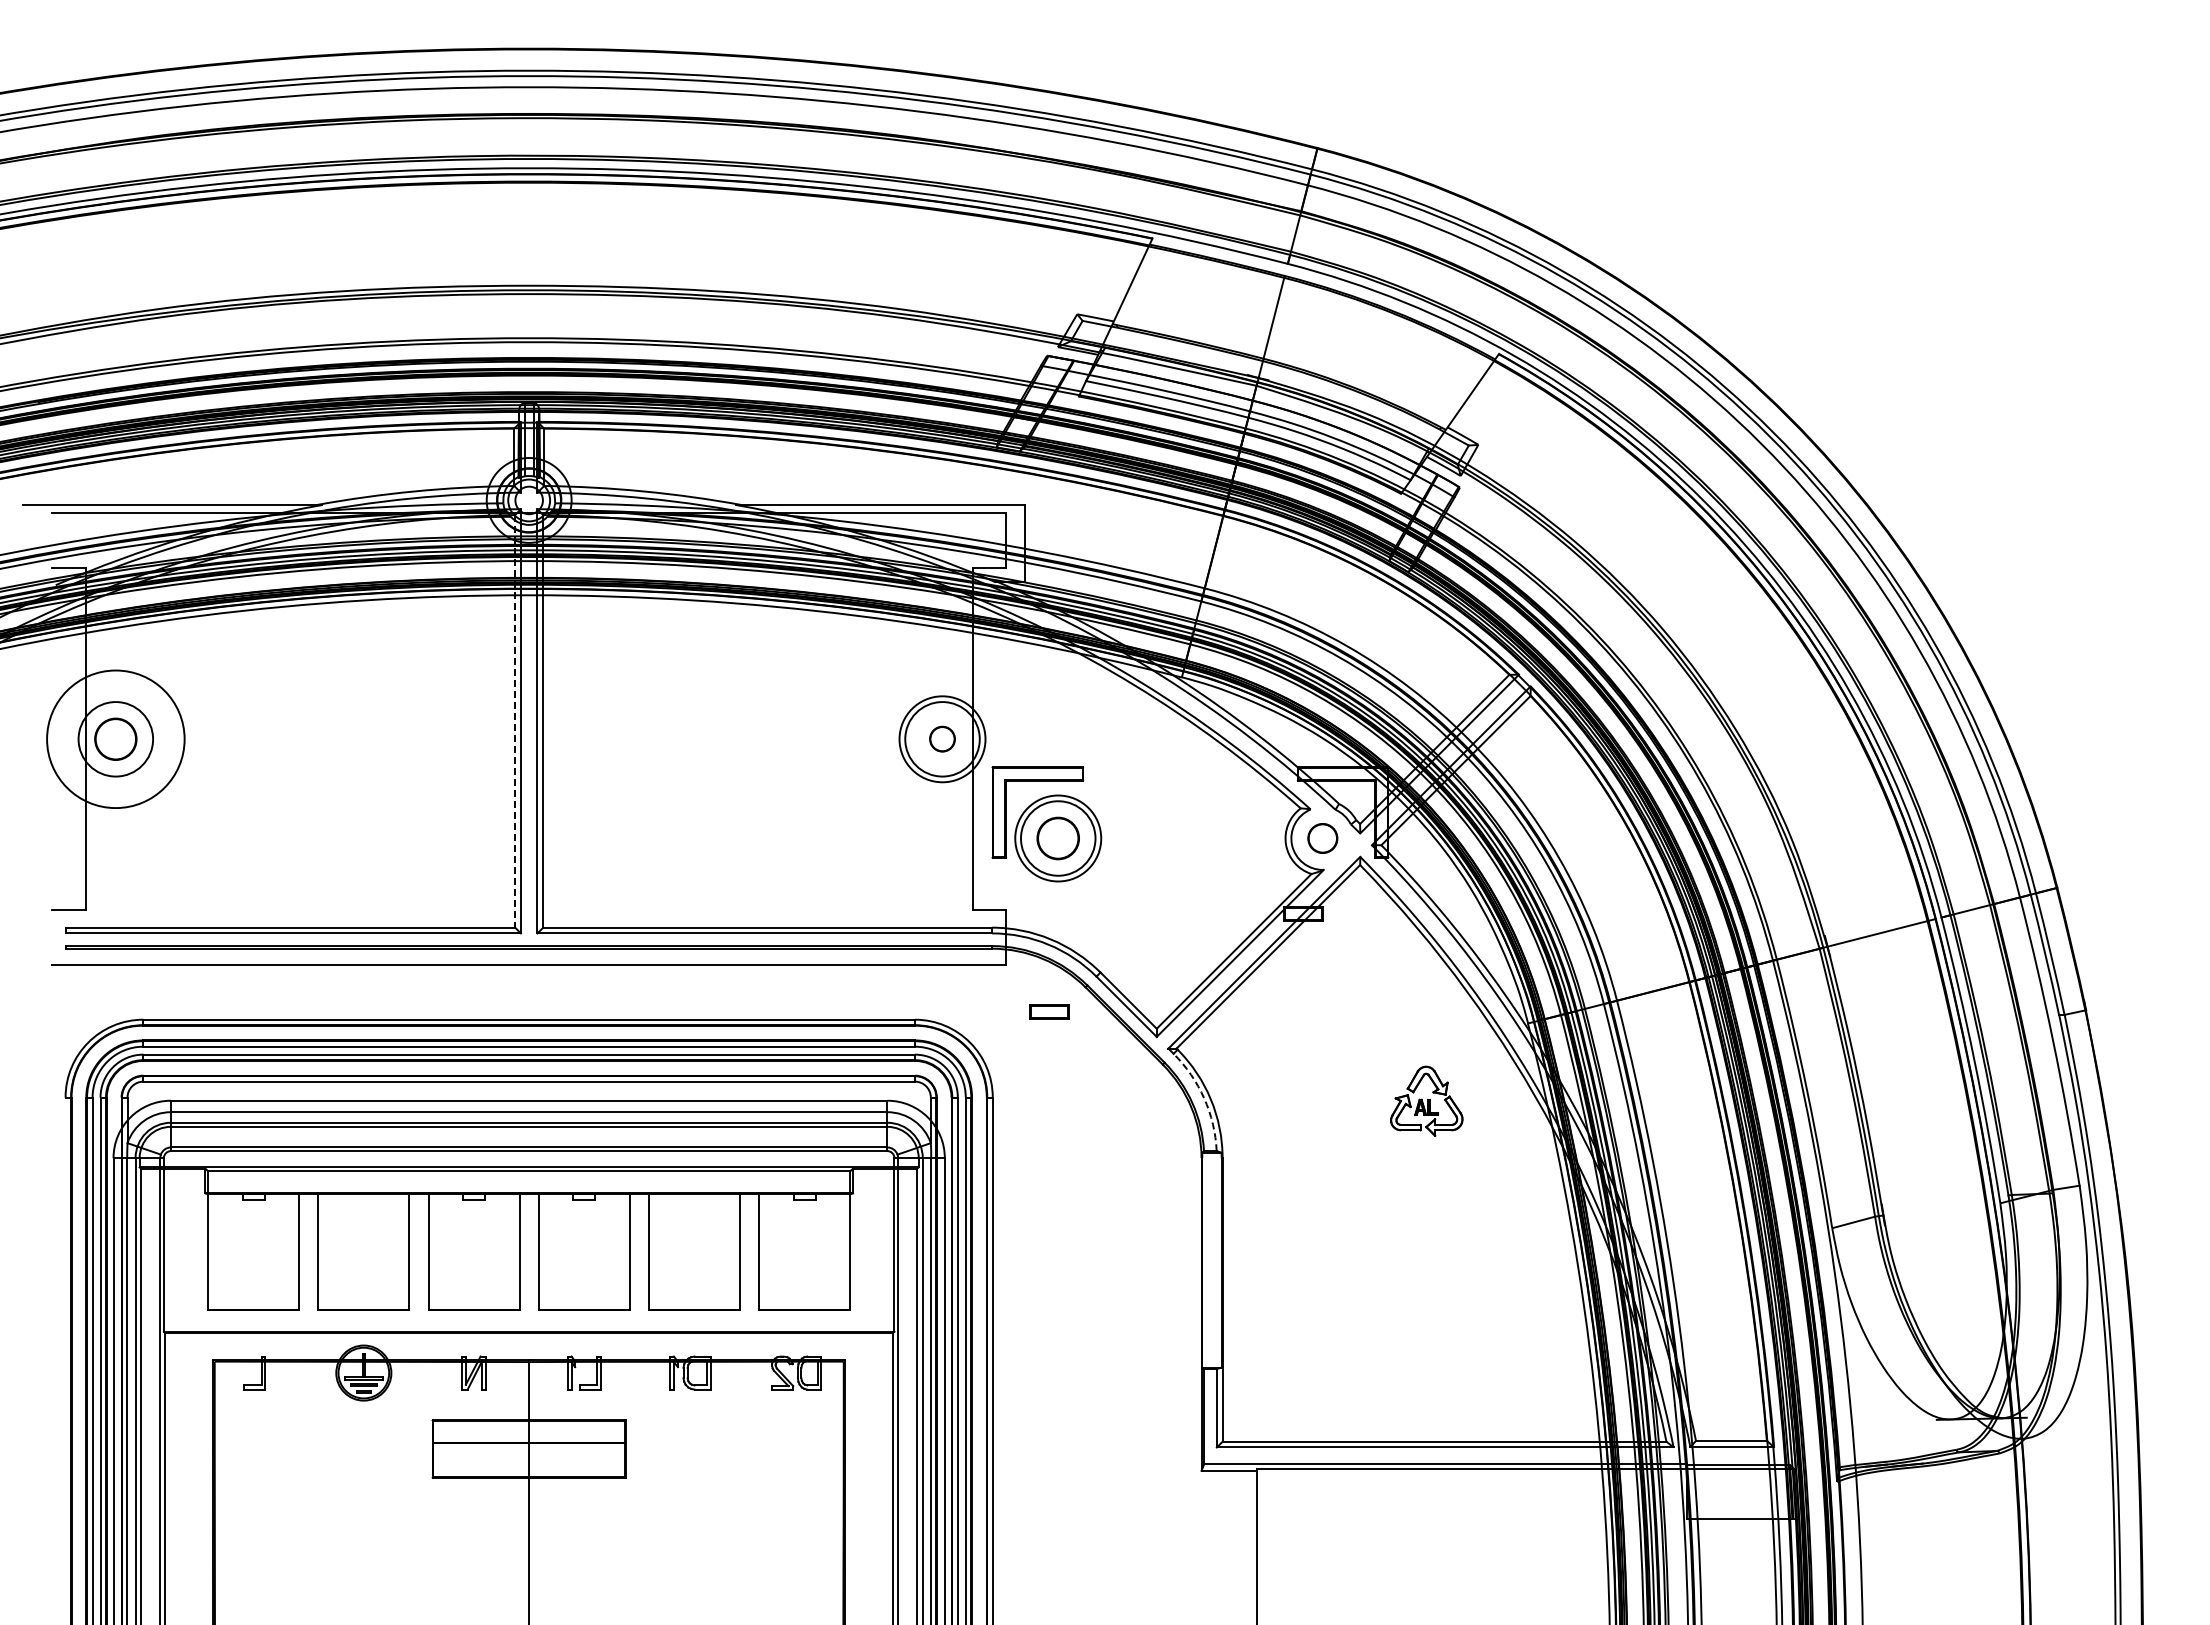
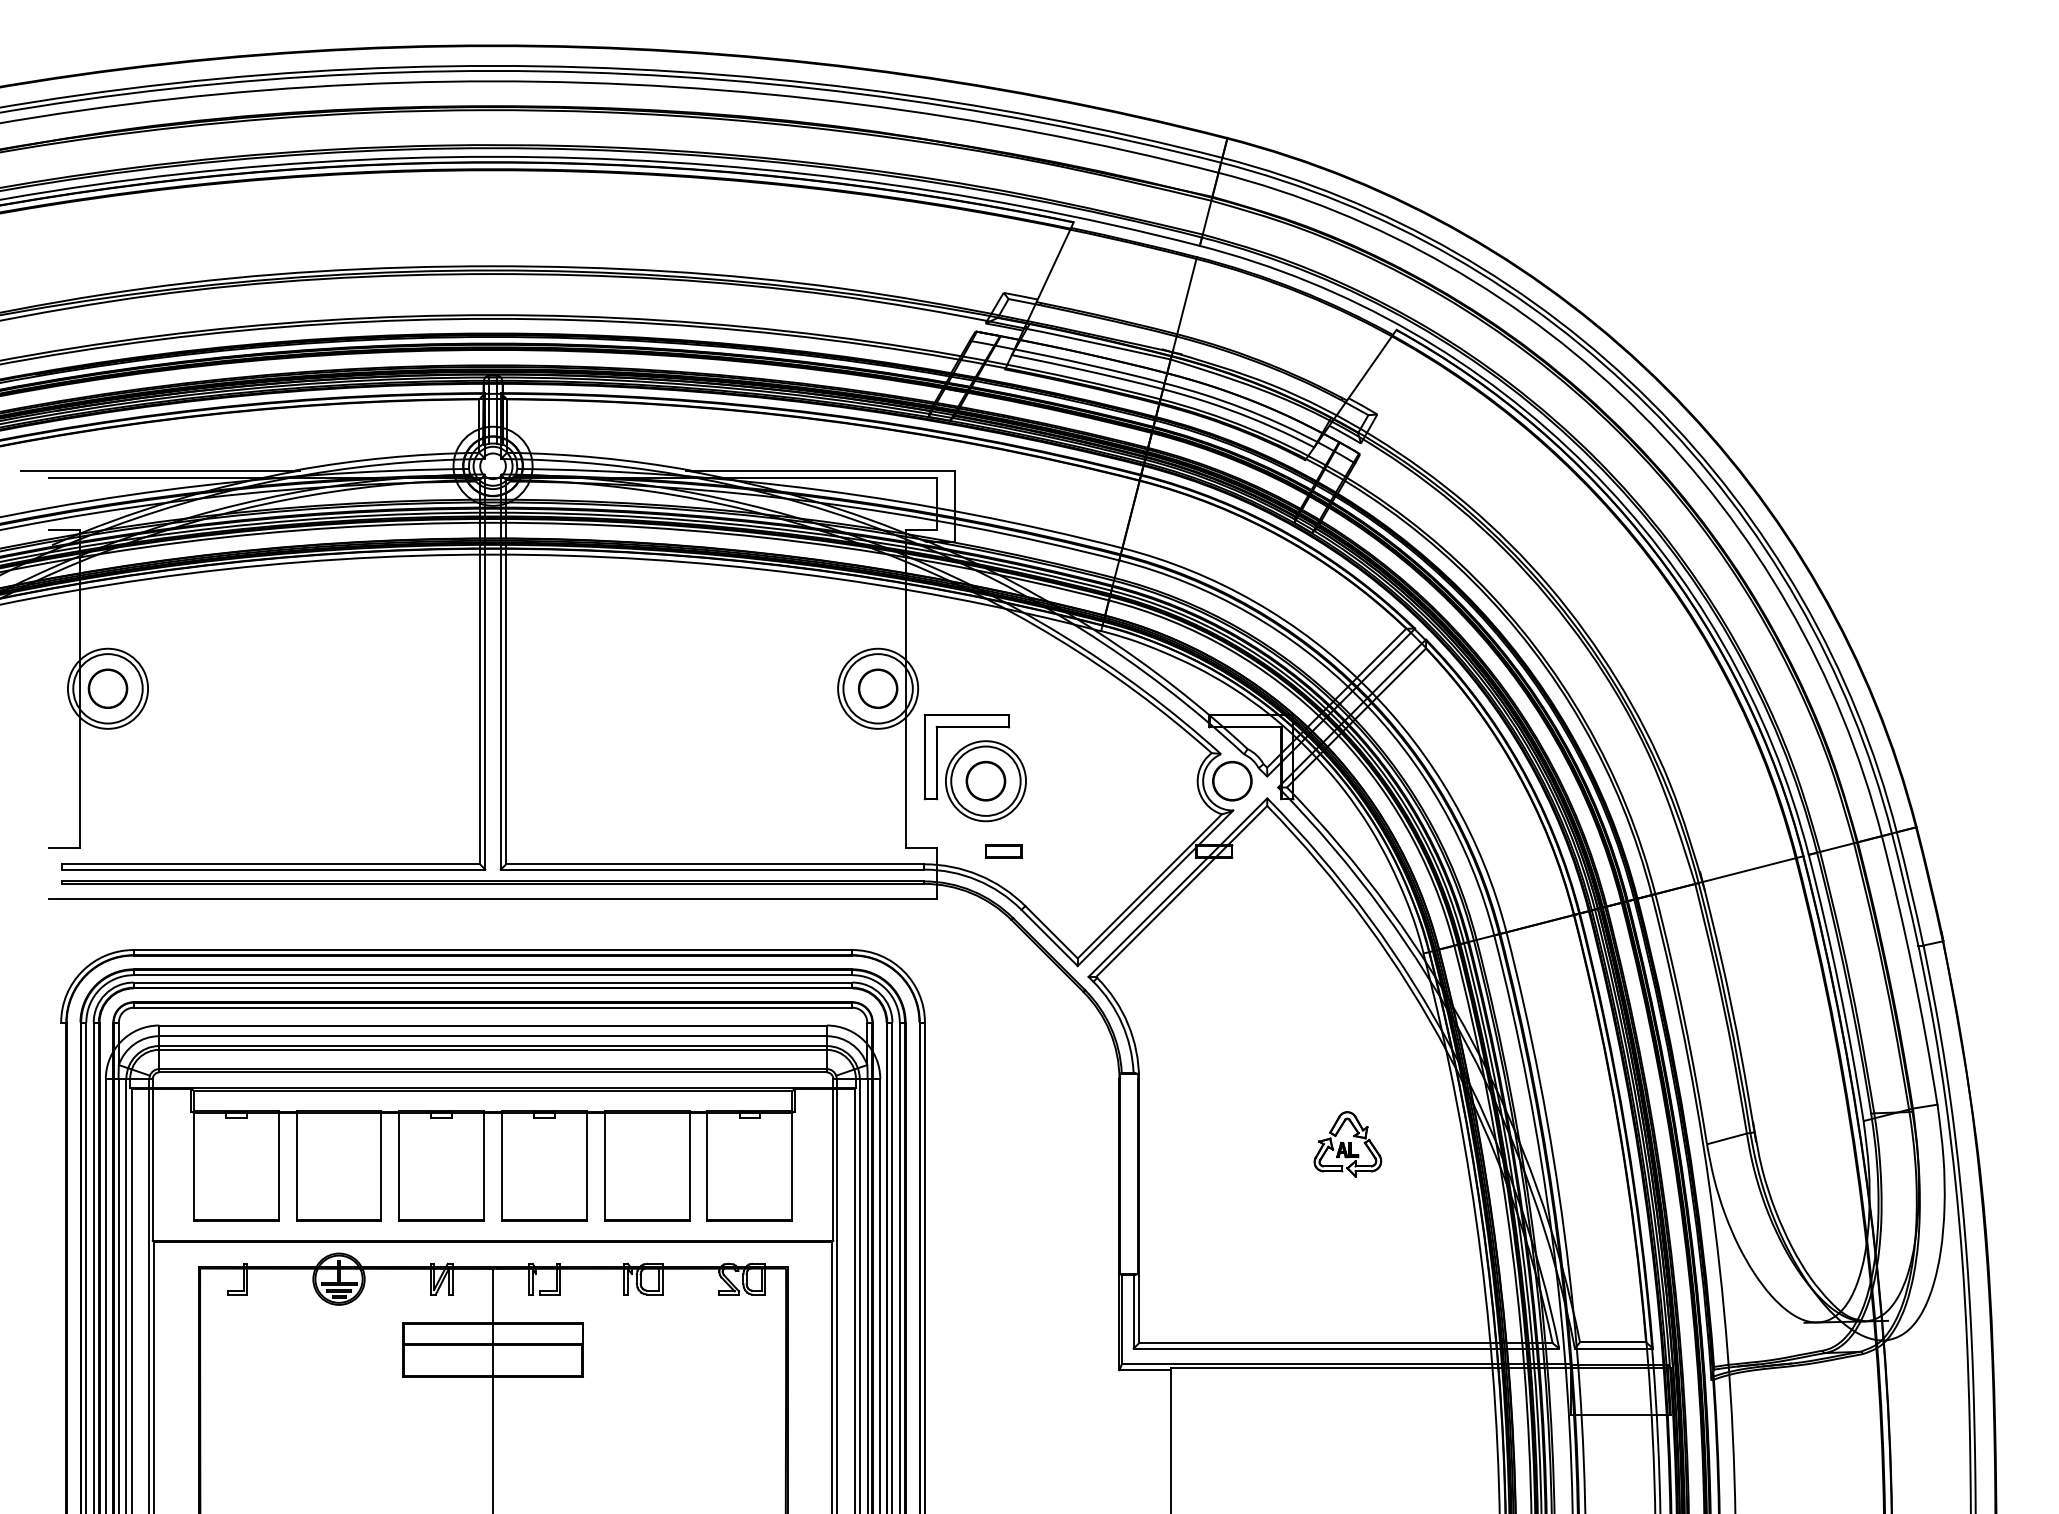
line: (515, 721) -> (480, 672), dashed -> solid
part: (942, 738) -> (878, 688), size x1.67
circle: (115, 739) -> (107, 688), size x0.62
part: (1322, 838) -> (1232, 781), size x1.43
part: (1049, 1011) -> (1003, 851), moved
arc: (1204, 1098) -> (1122, 1023), dashed -> solid
part: (1426, 1100) -> (1347, 1143), moved

